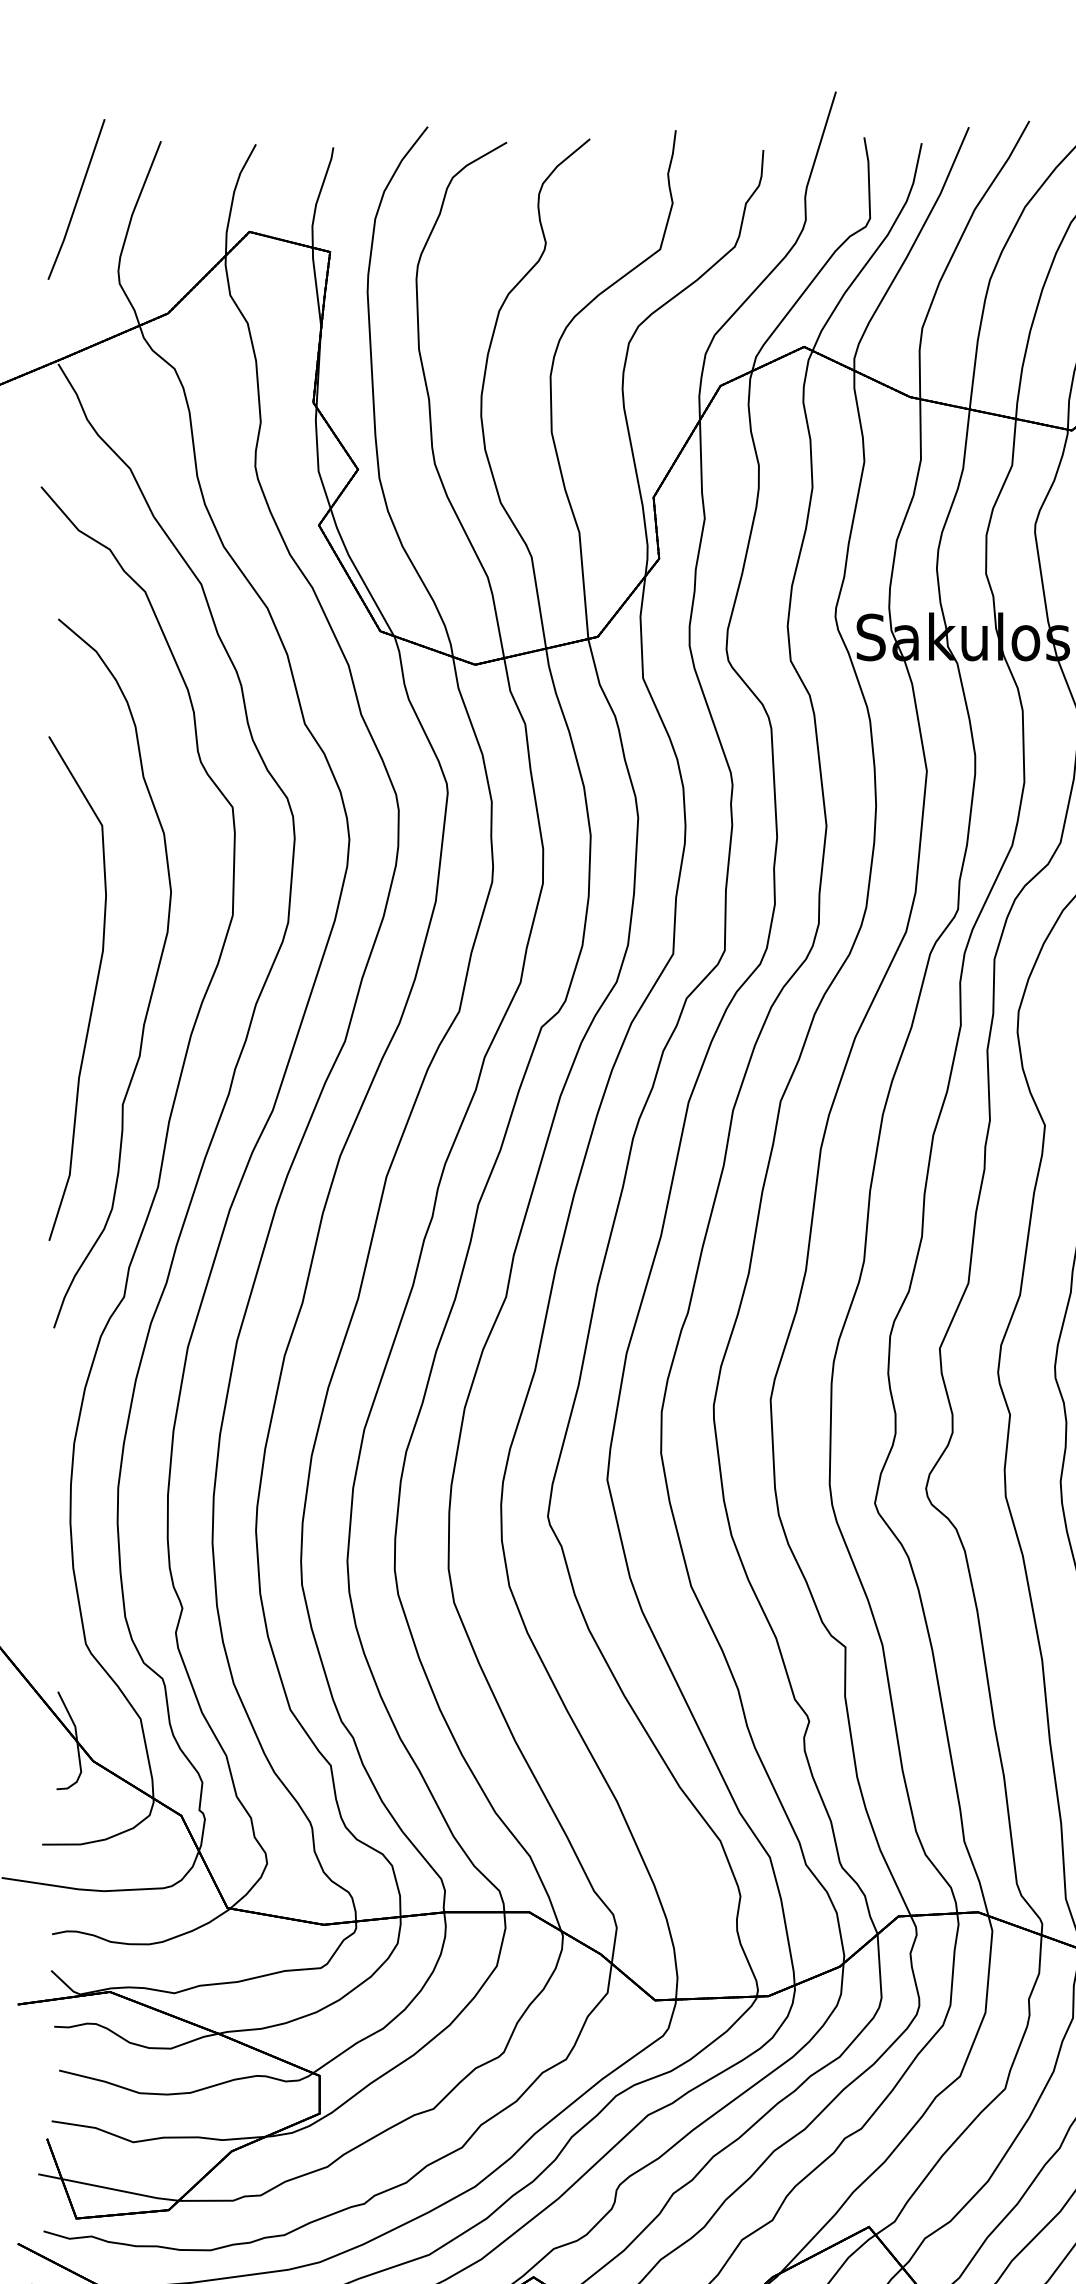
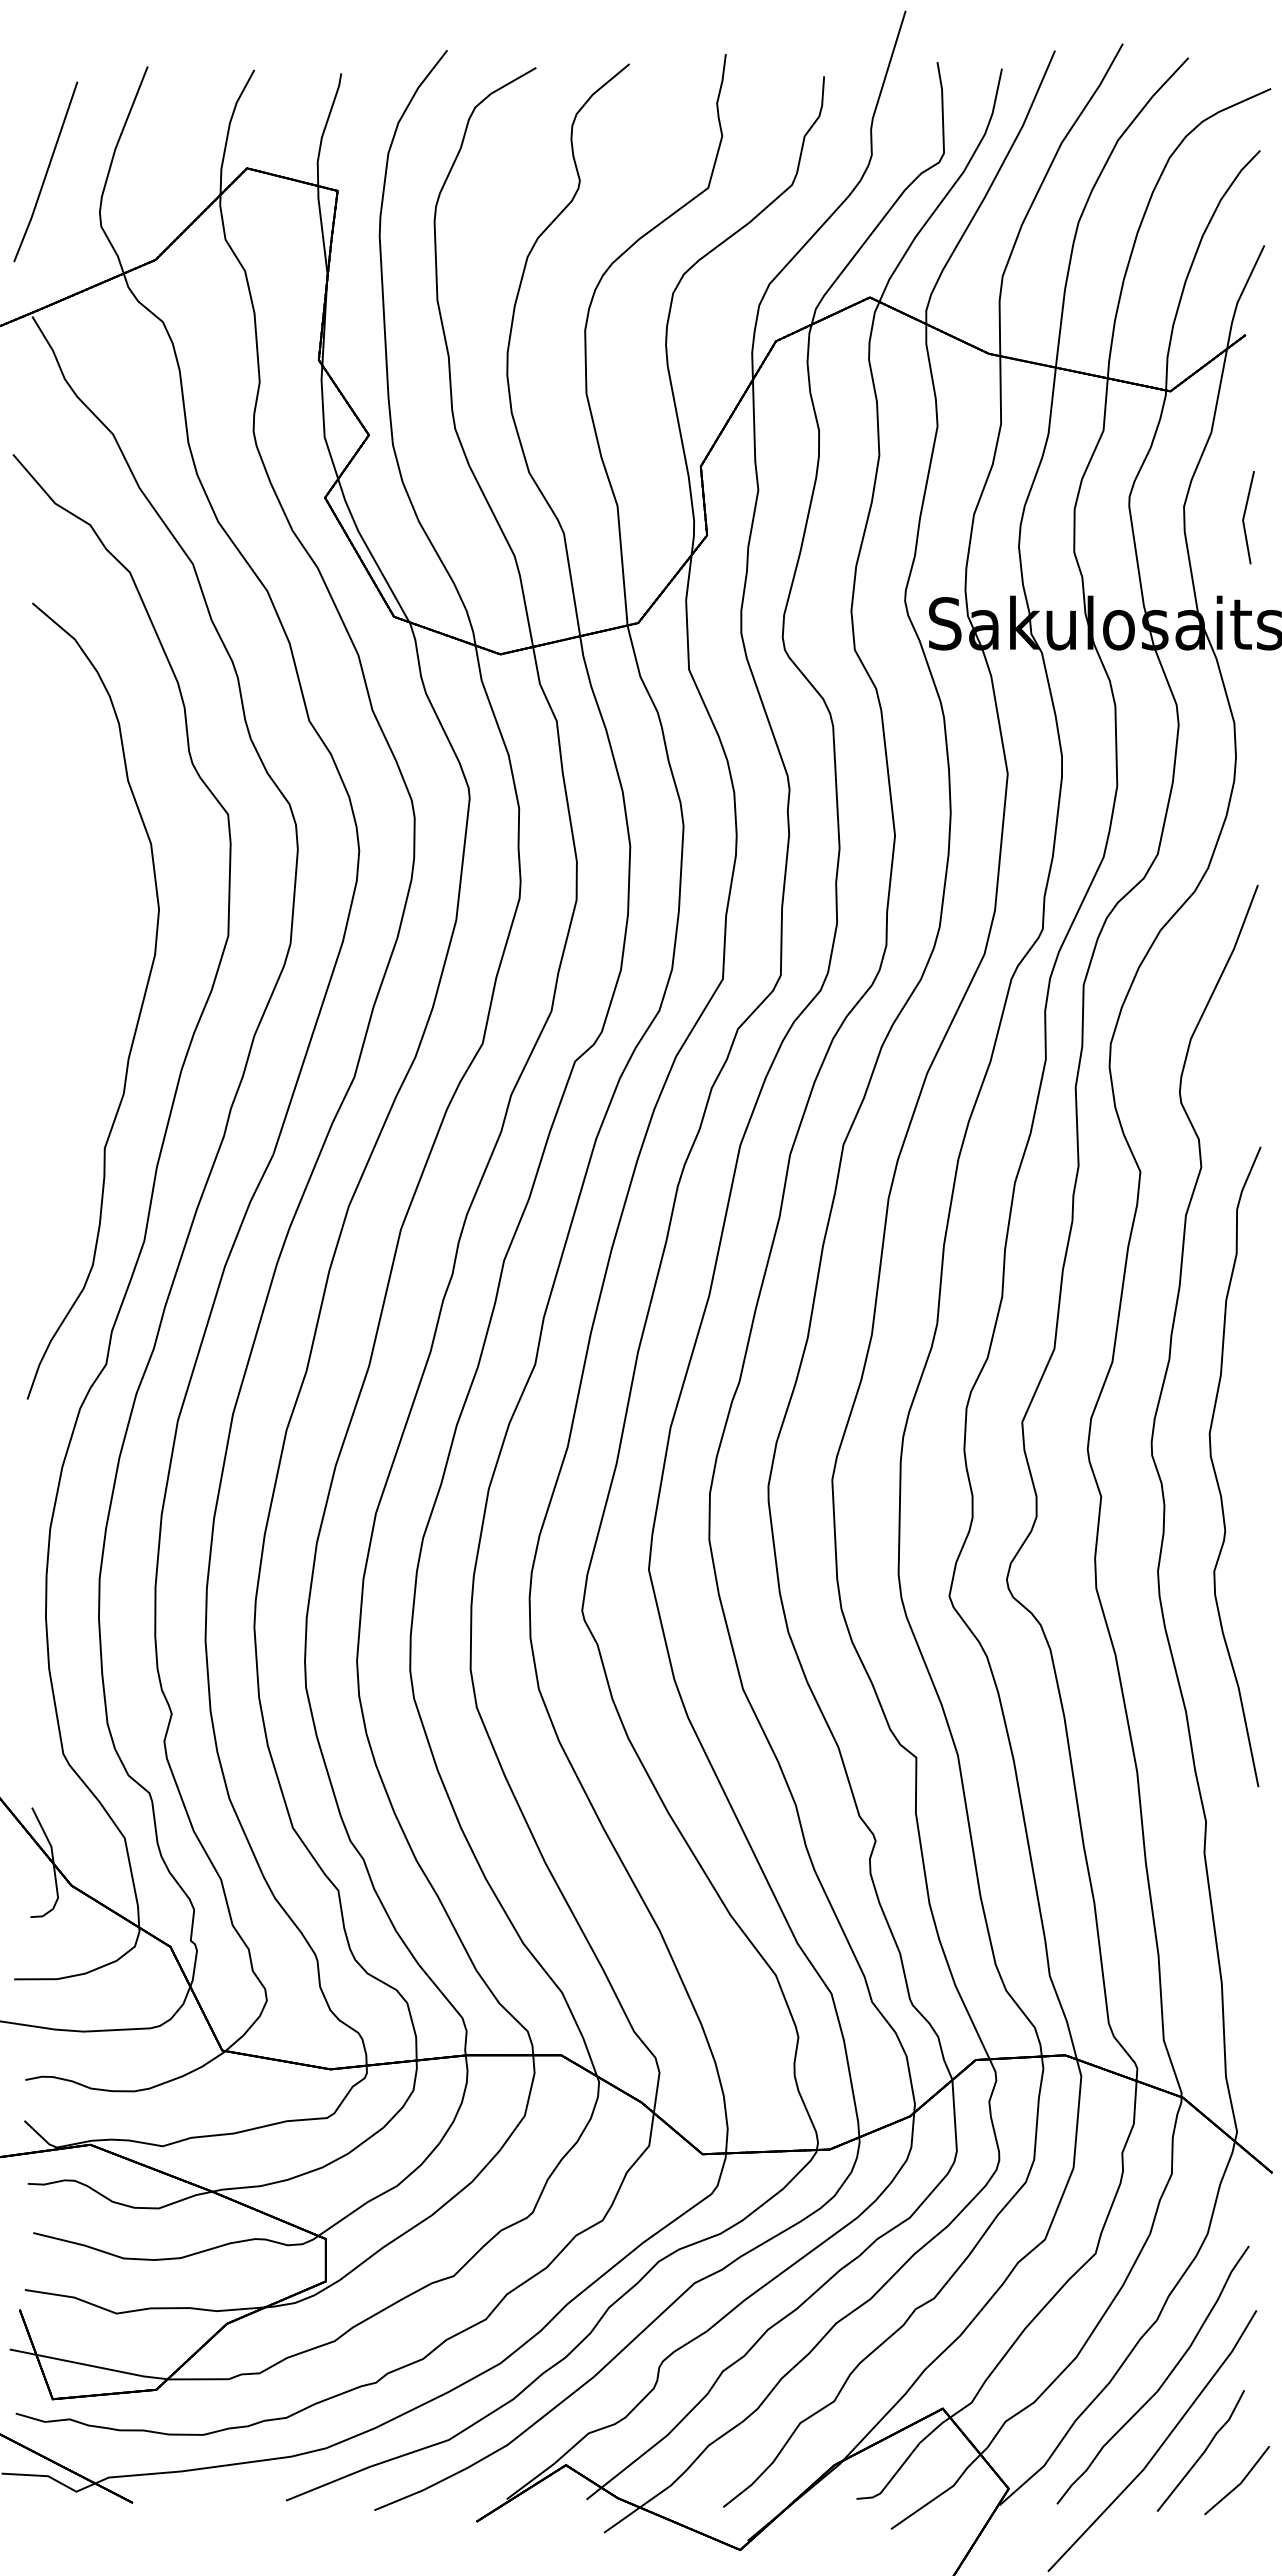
line: (77, 199) -> (46, 171), moved
curve: (94, 992) -> (72, 1022), removed

